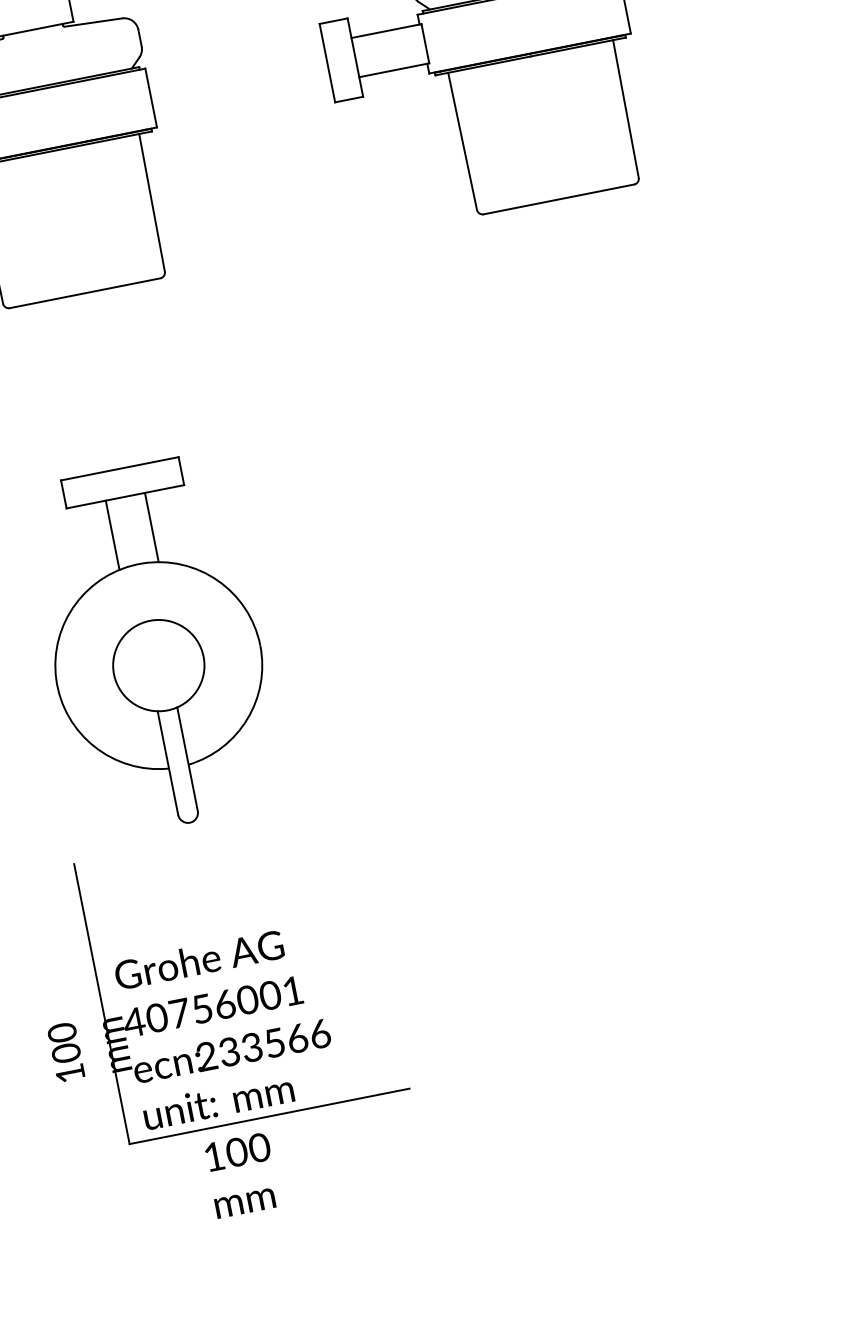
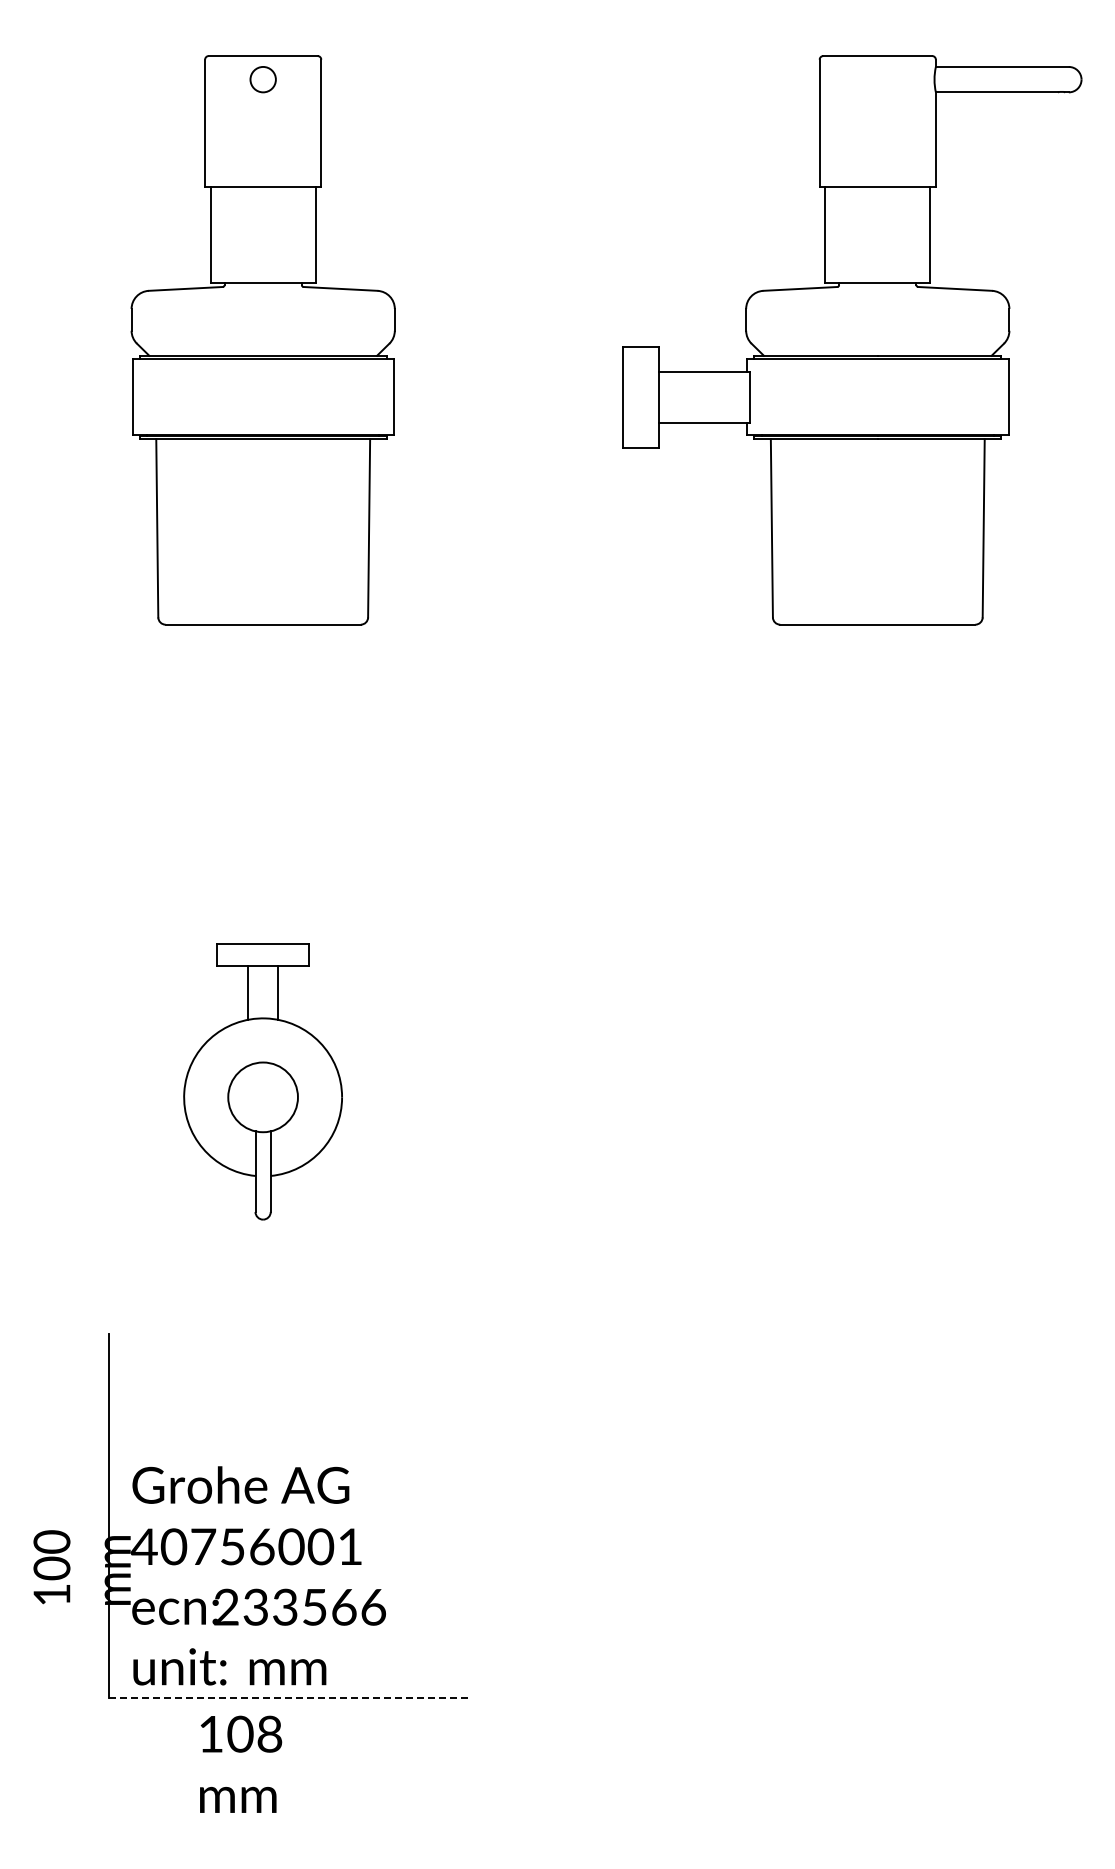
part: (154, 645) -> (262, 1081), size x0.6
line: (269, 1116) -> (290, 1697), solid -> dashed
text: (259, 1148) -> (269, 1734), 100 -> 108

